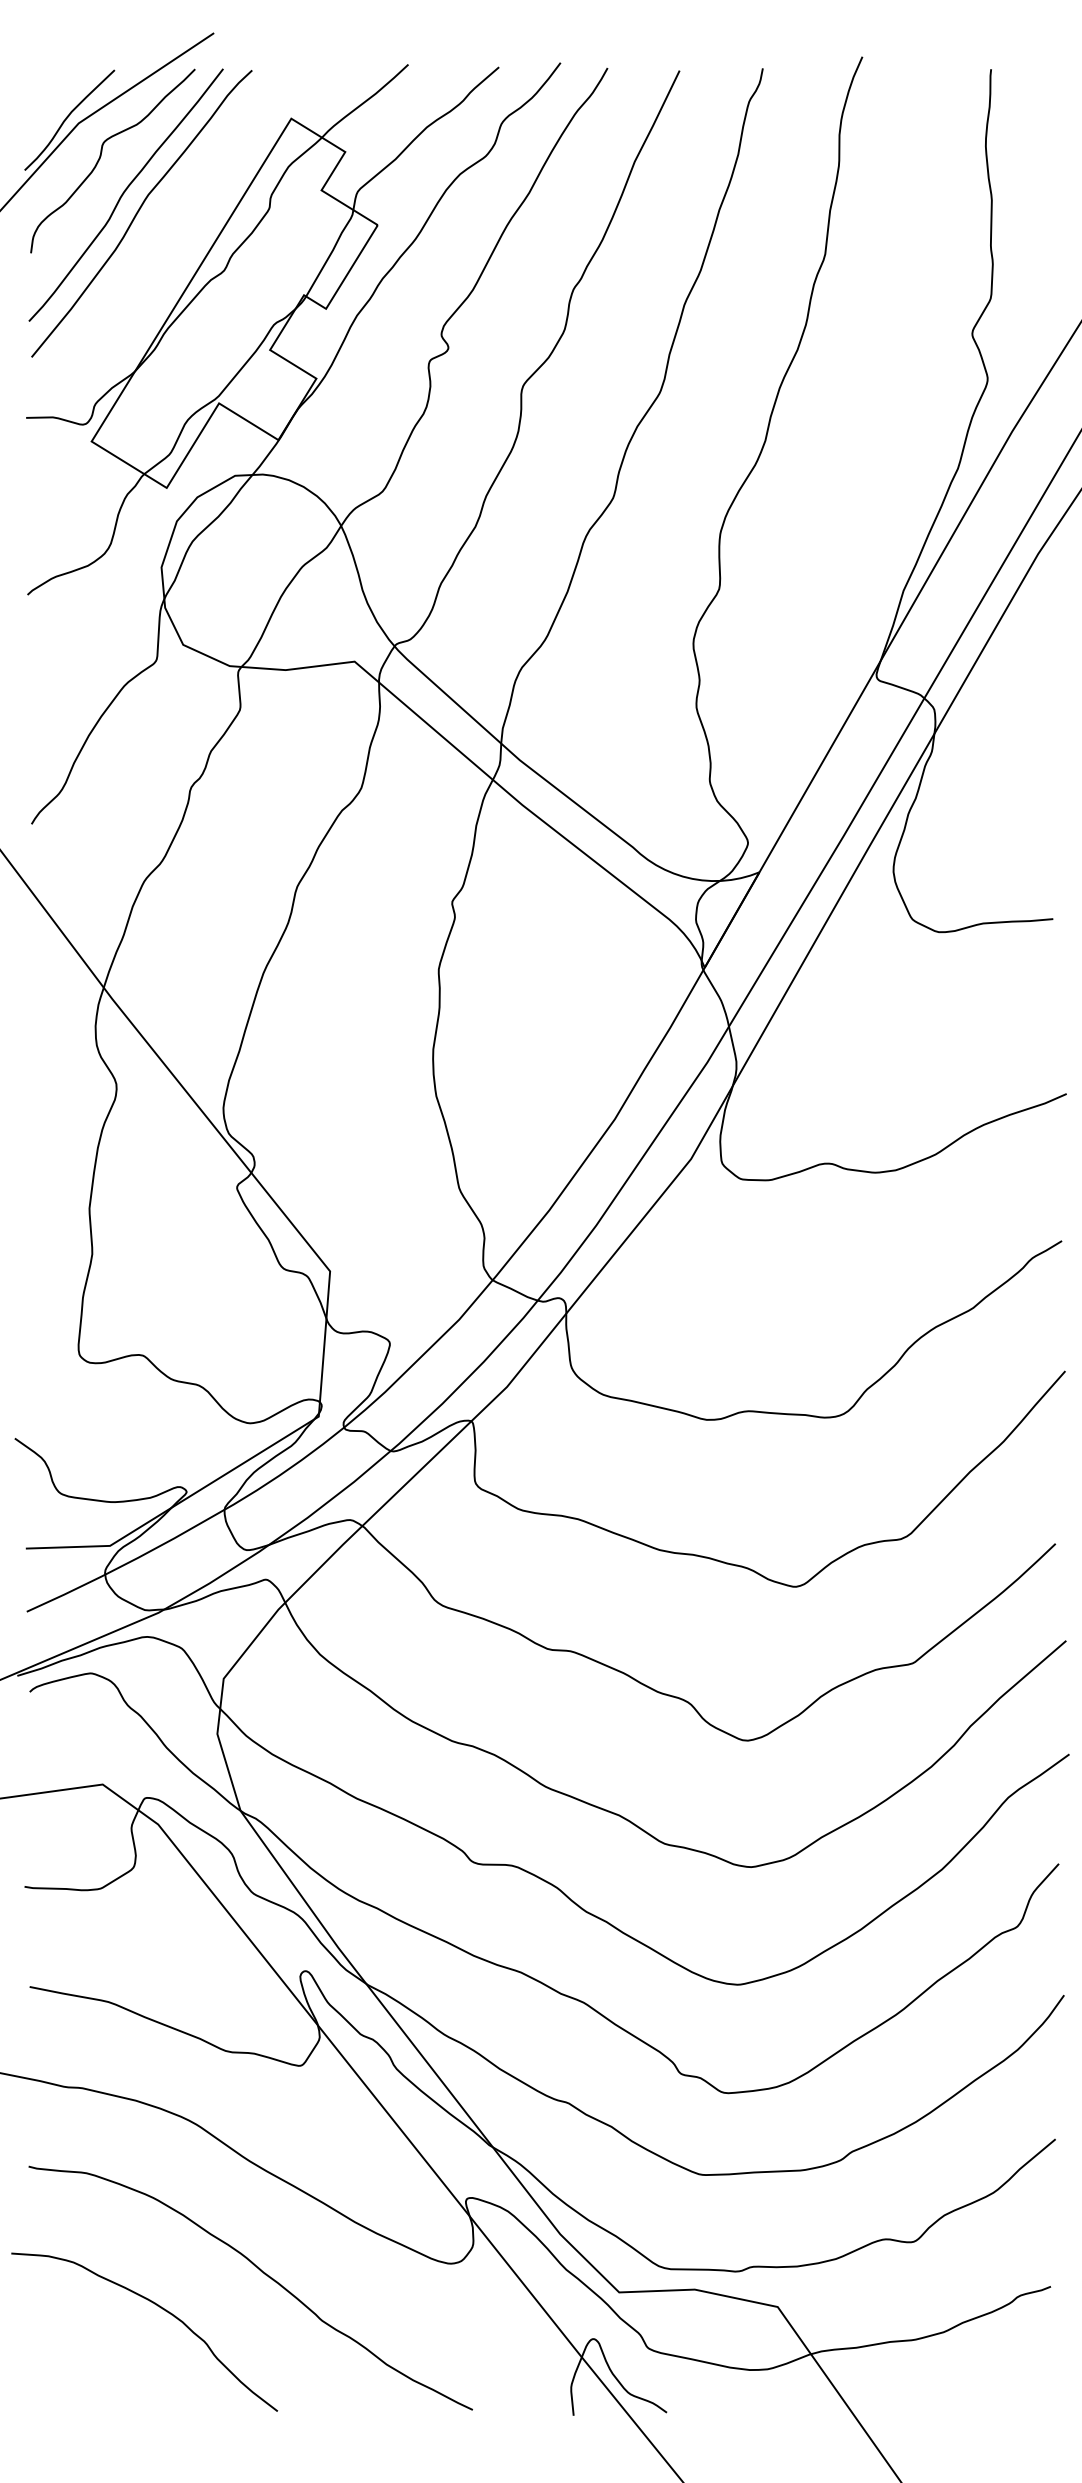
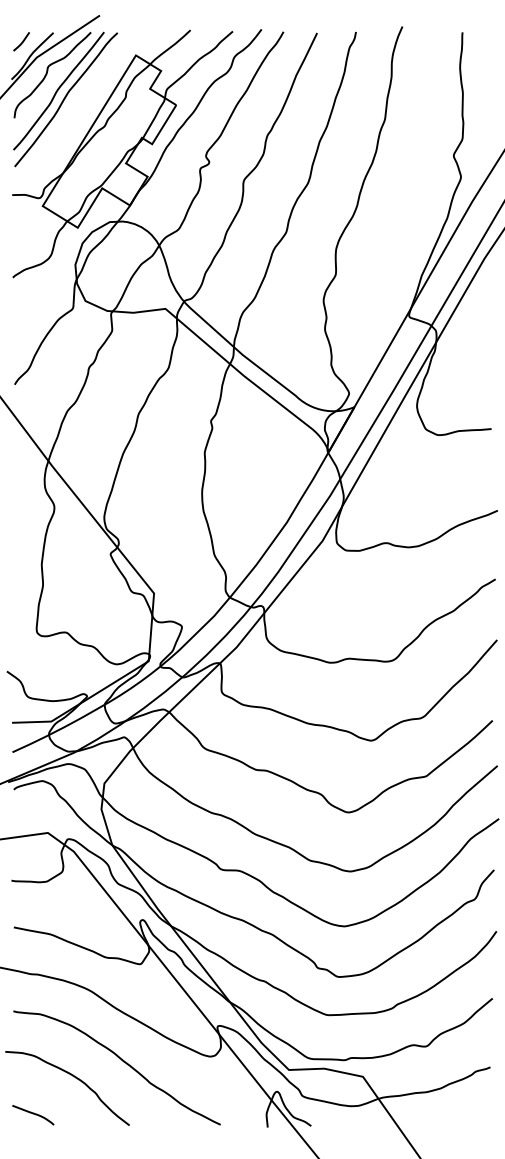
line: (48, 88) -> (22, 41), added
curve: (71, 2387) -> (33, 1114), added

